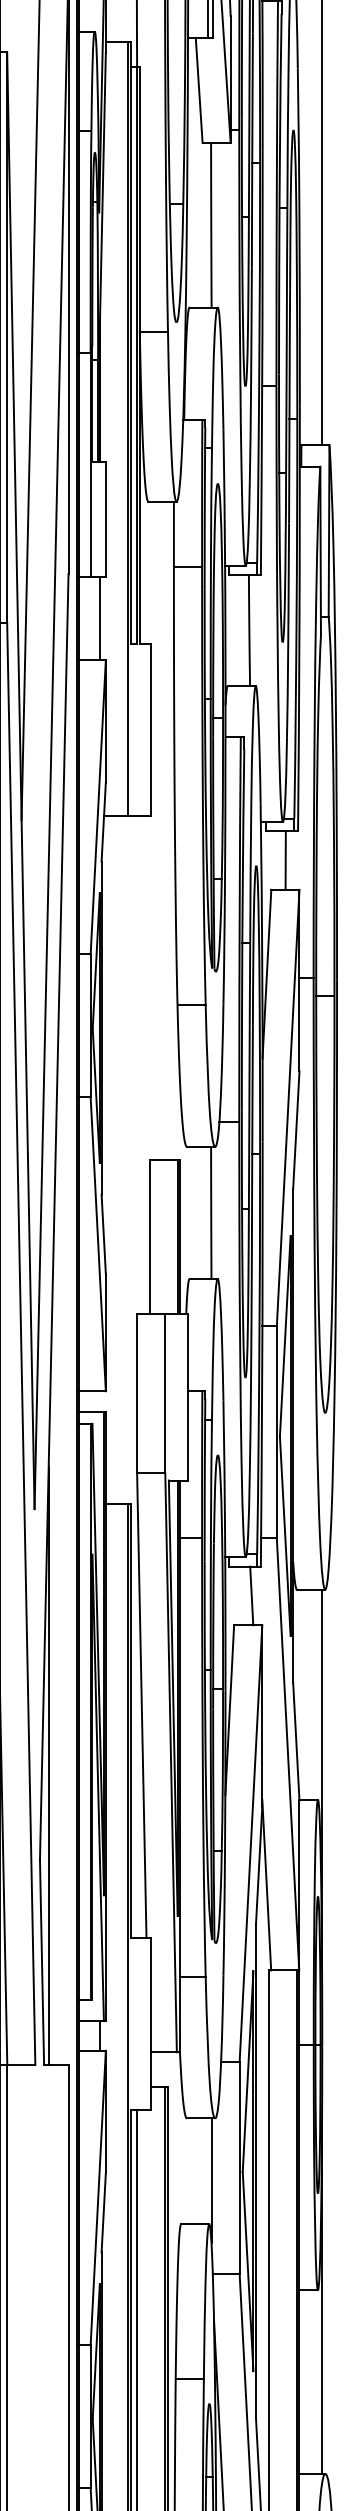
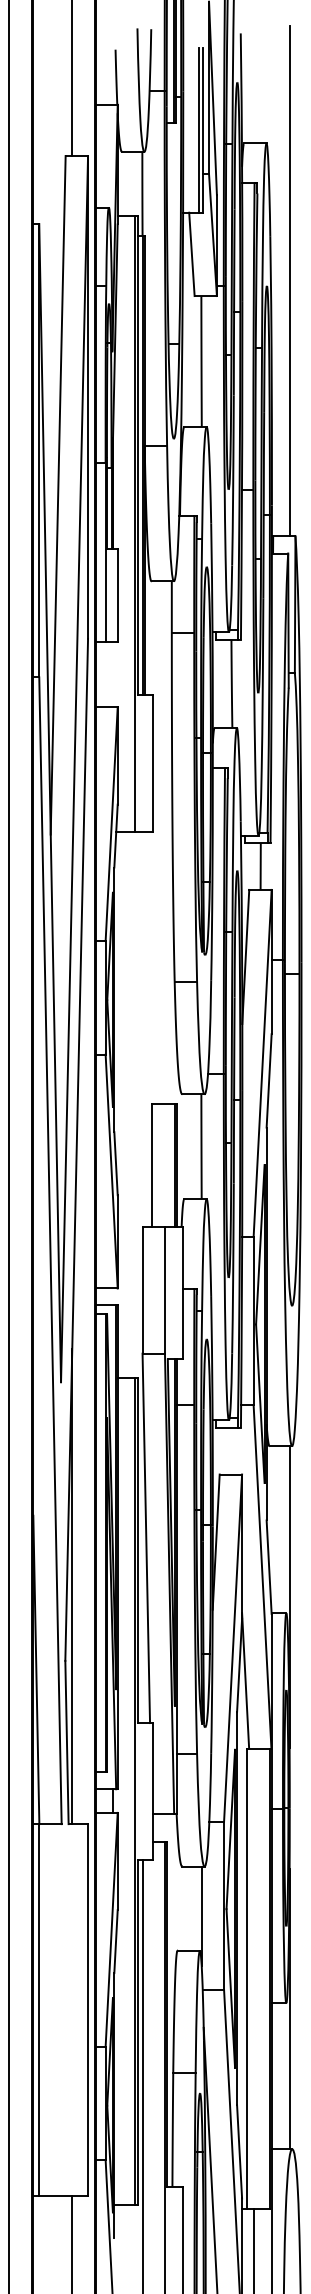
line: (100, 618) -> (113, 674), removed
line: (251, 1595) -> (233, 1450), removed

